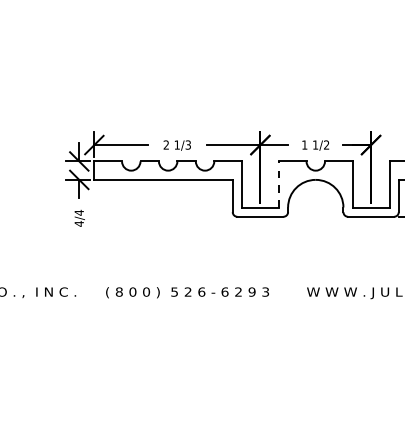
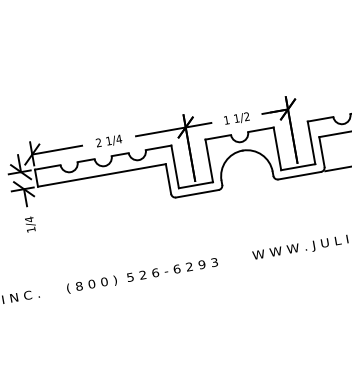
text: (188, 144) -> (119, 138), 1/3 -> 1/4
line: (278, 184) -> (208, 160), dashed -> solid
text: (78, 223) -> (30, 229), 4/4 -> 1/4

